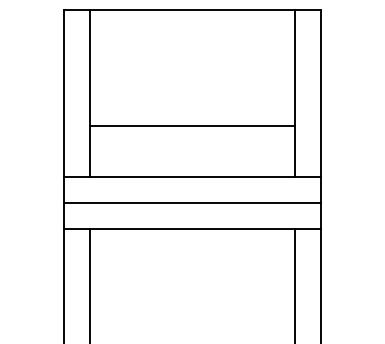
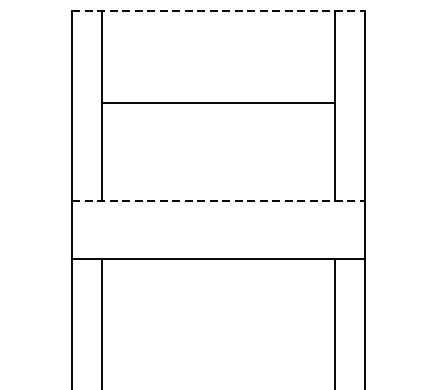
line: (192, 9) -> (218, 10), solid -> dashed
line: (192, 125) -> (218, 102), moved
line: (192, 177) -> (218, 201), solid -> dashed
line: (192, 203) -> (218, 230), removed

